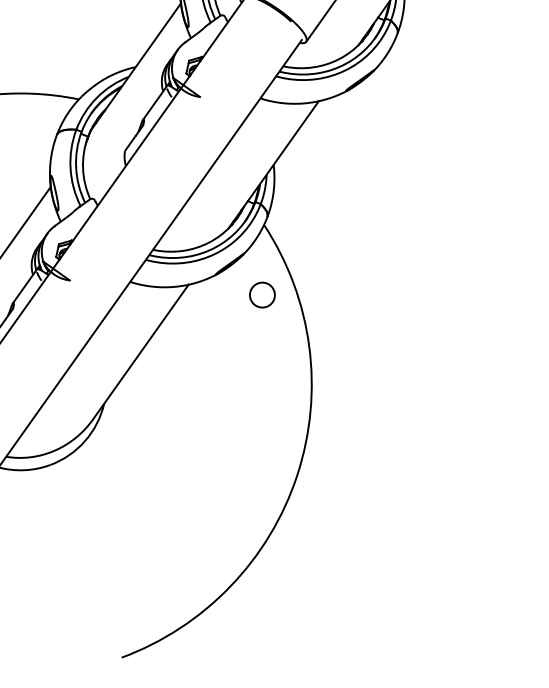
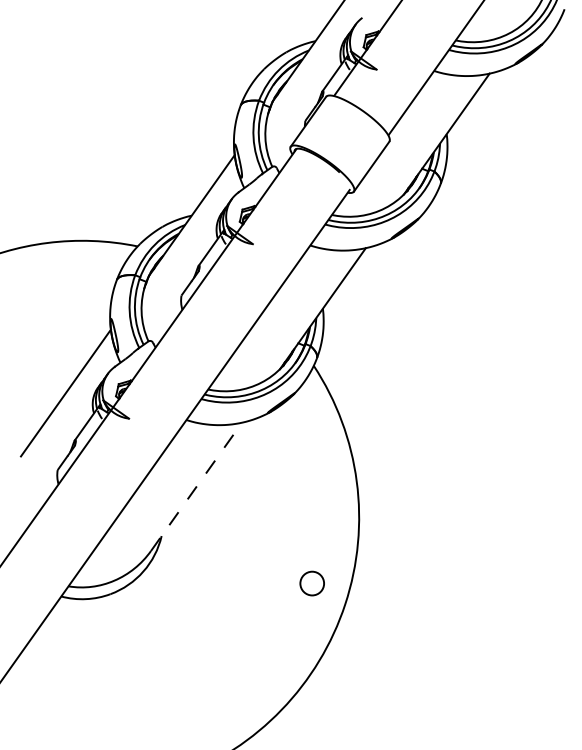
circle: (261, 295) -> (311, 583), moved
line: (140, 351) -> (196, 486), solid -> dashed

